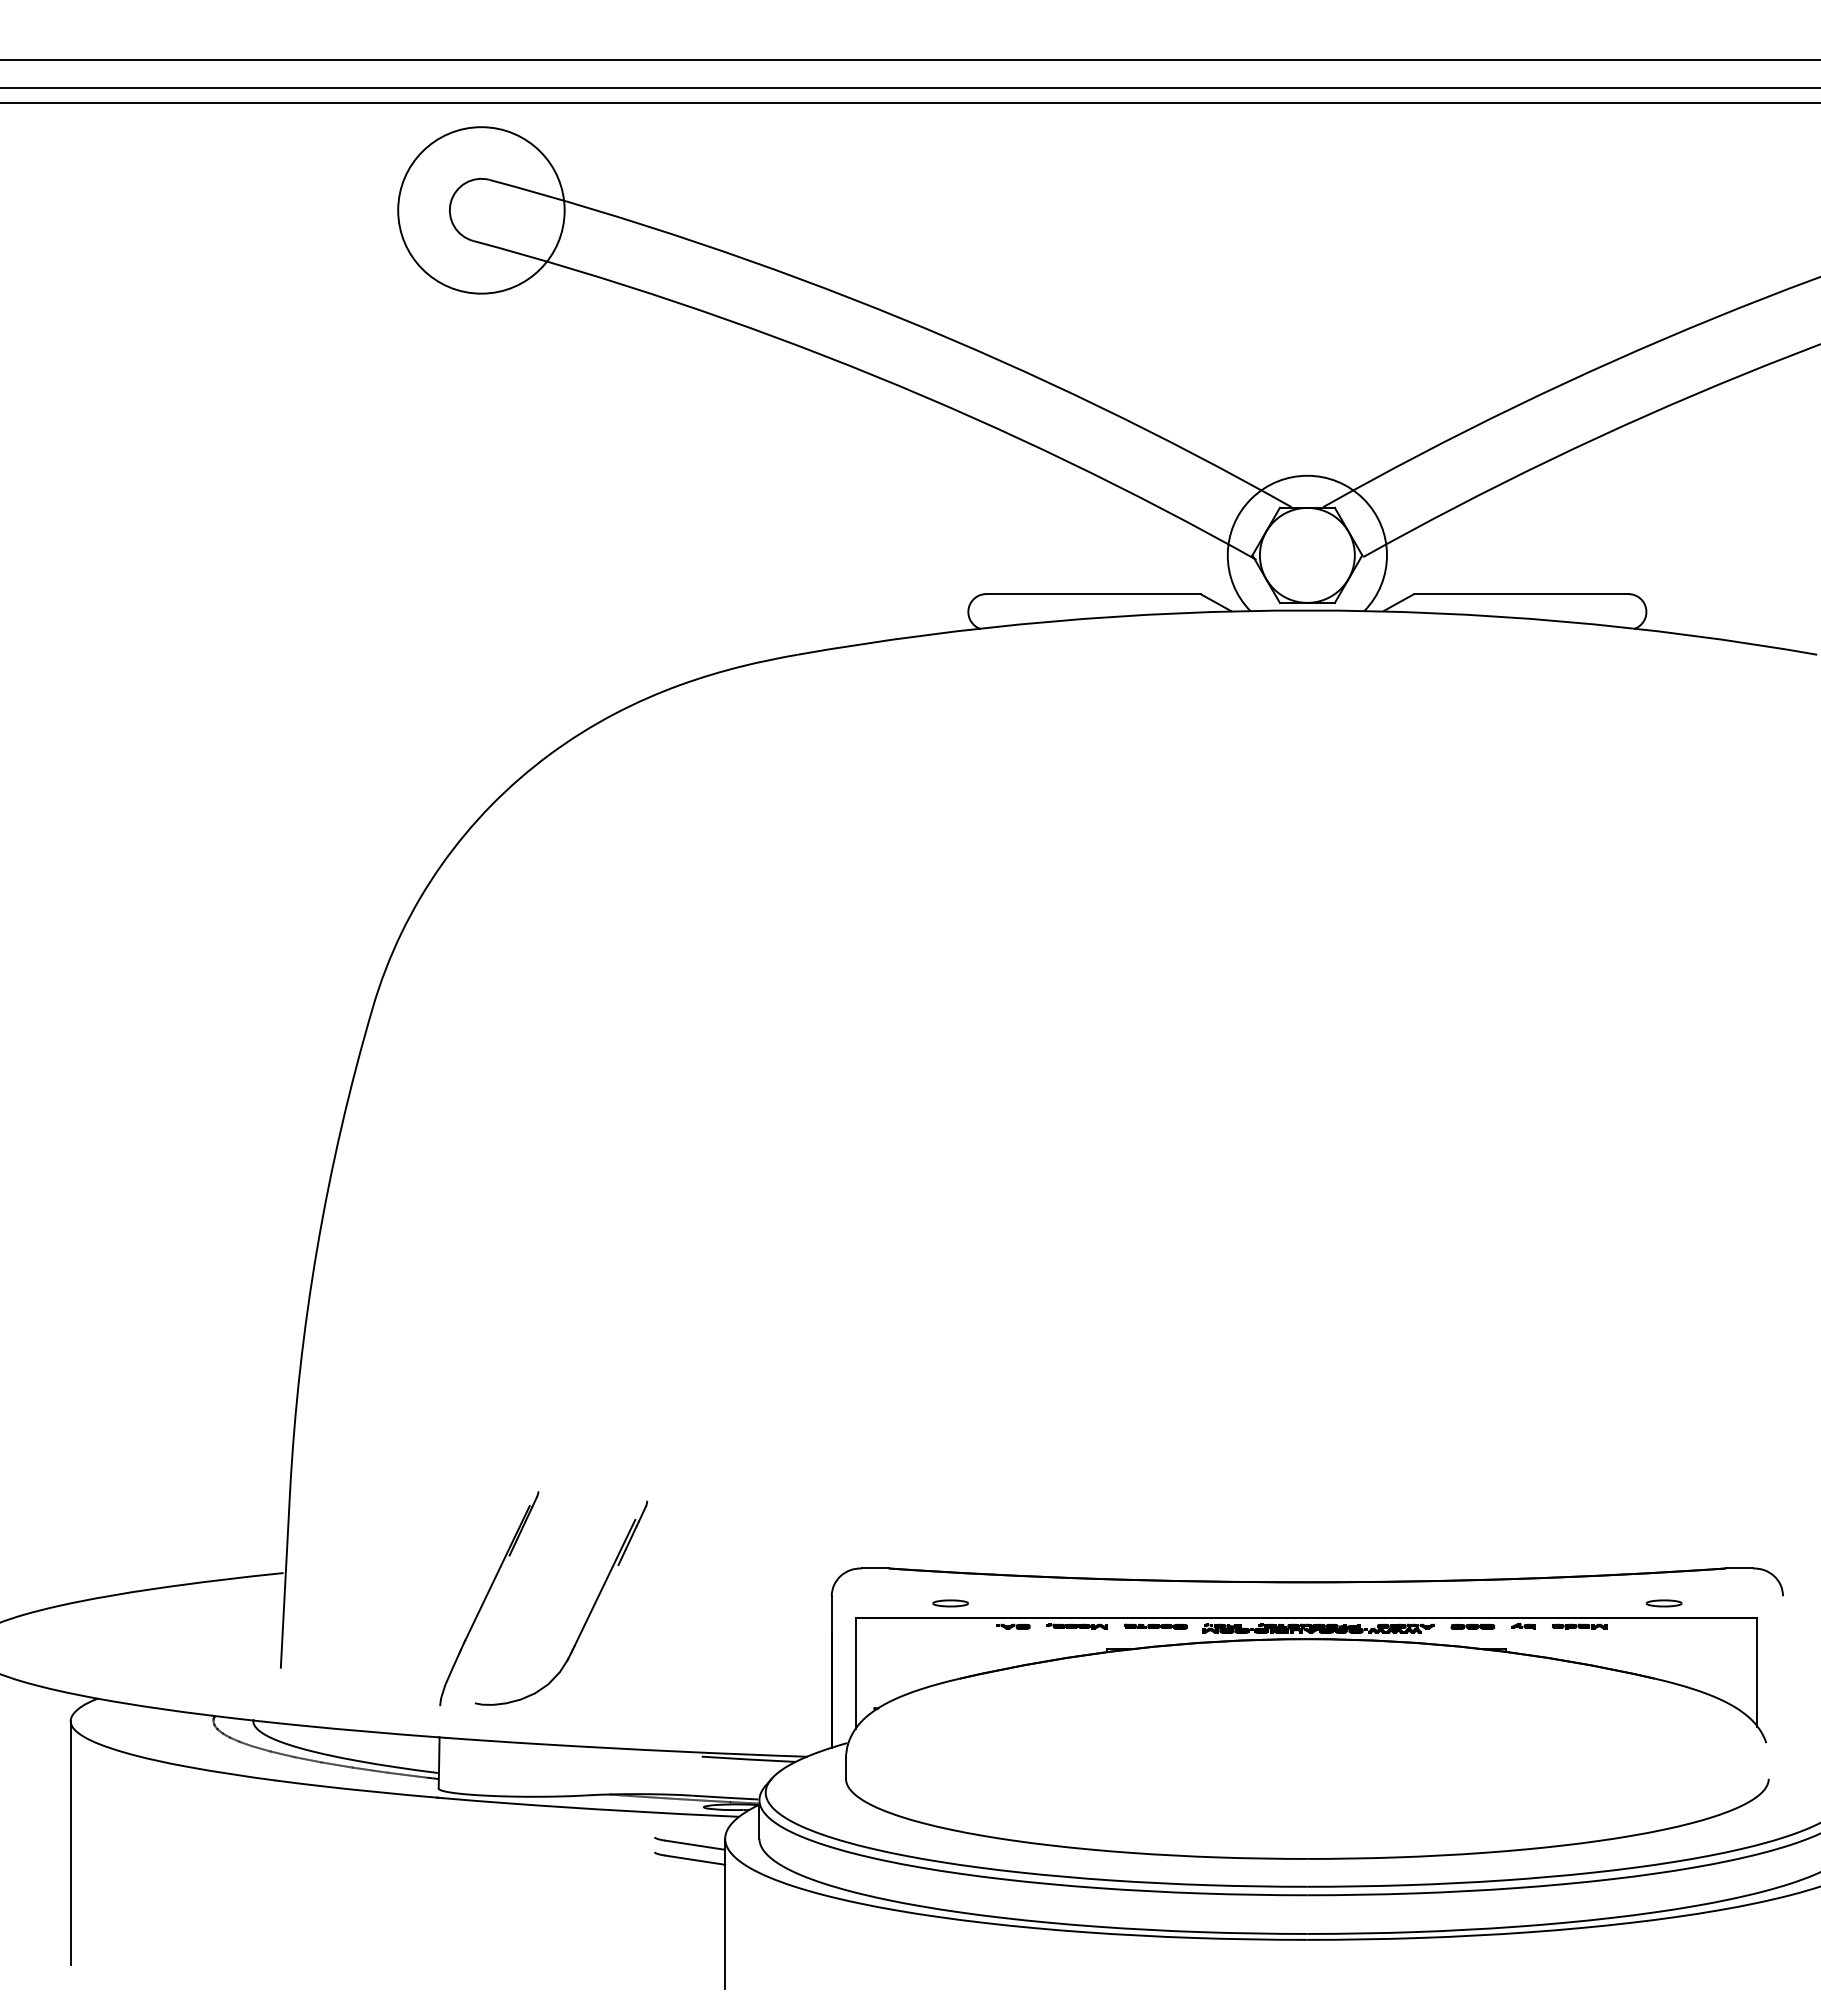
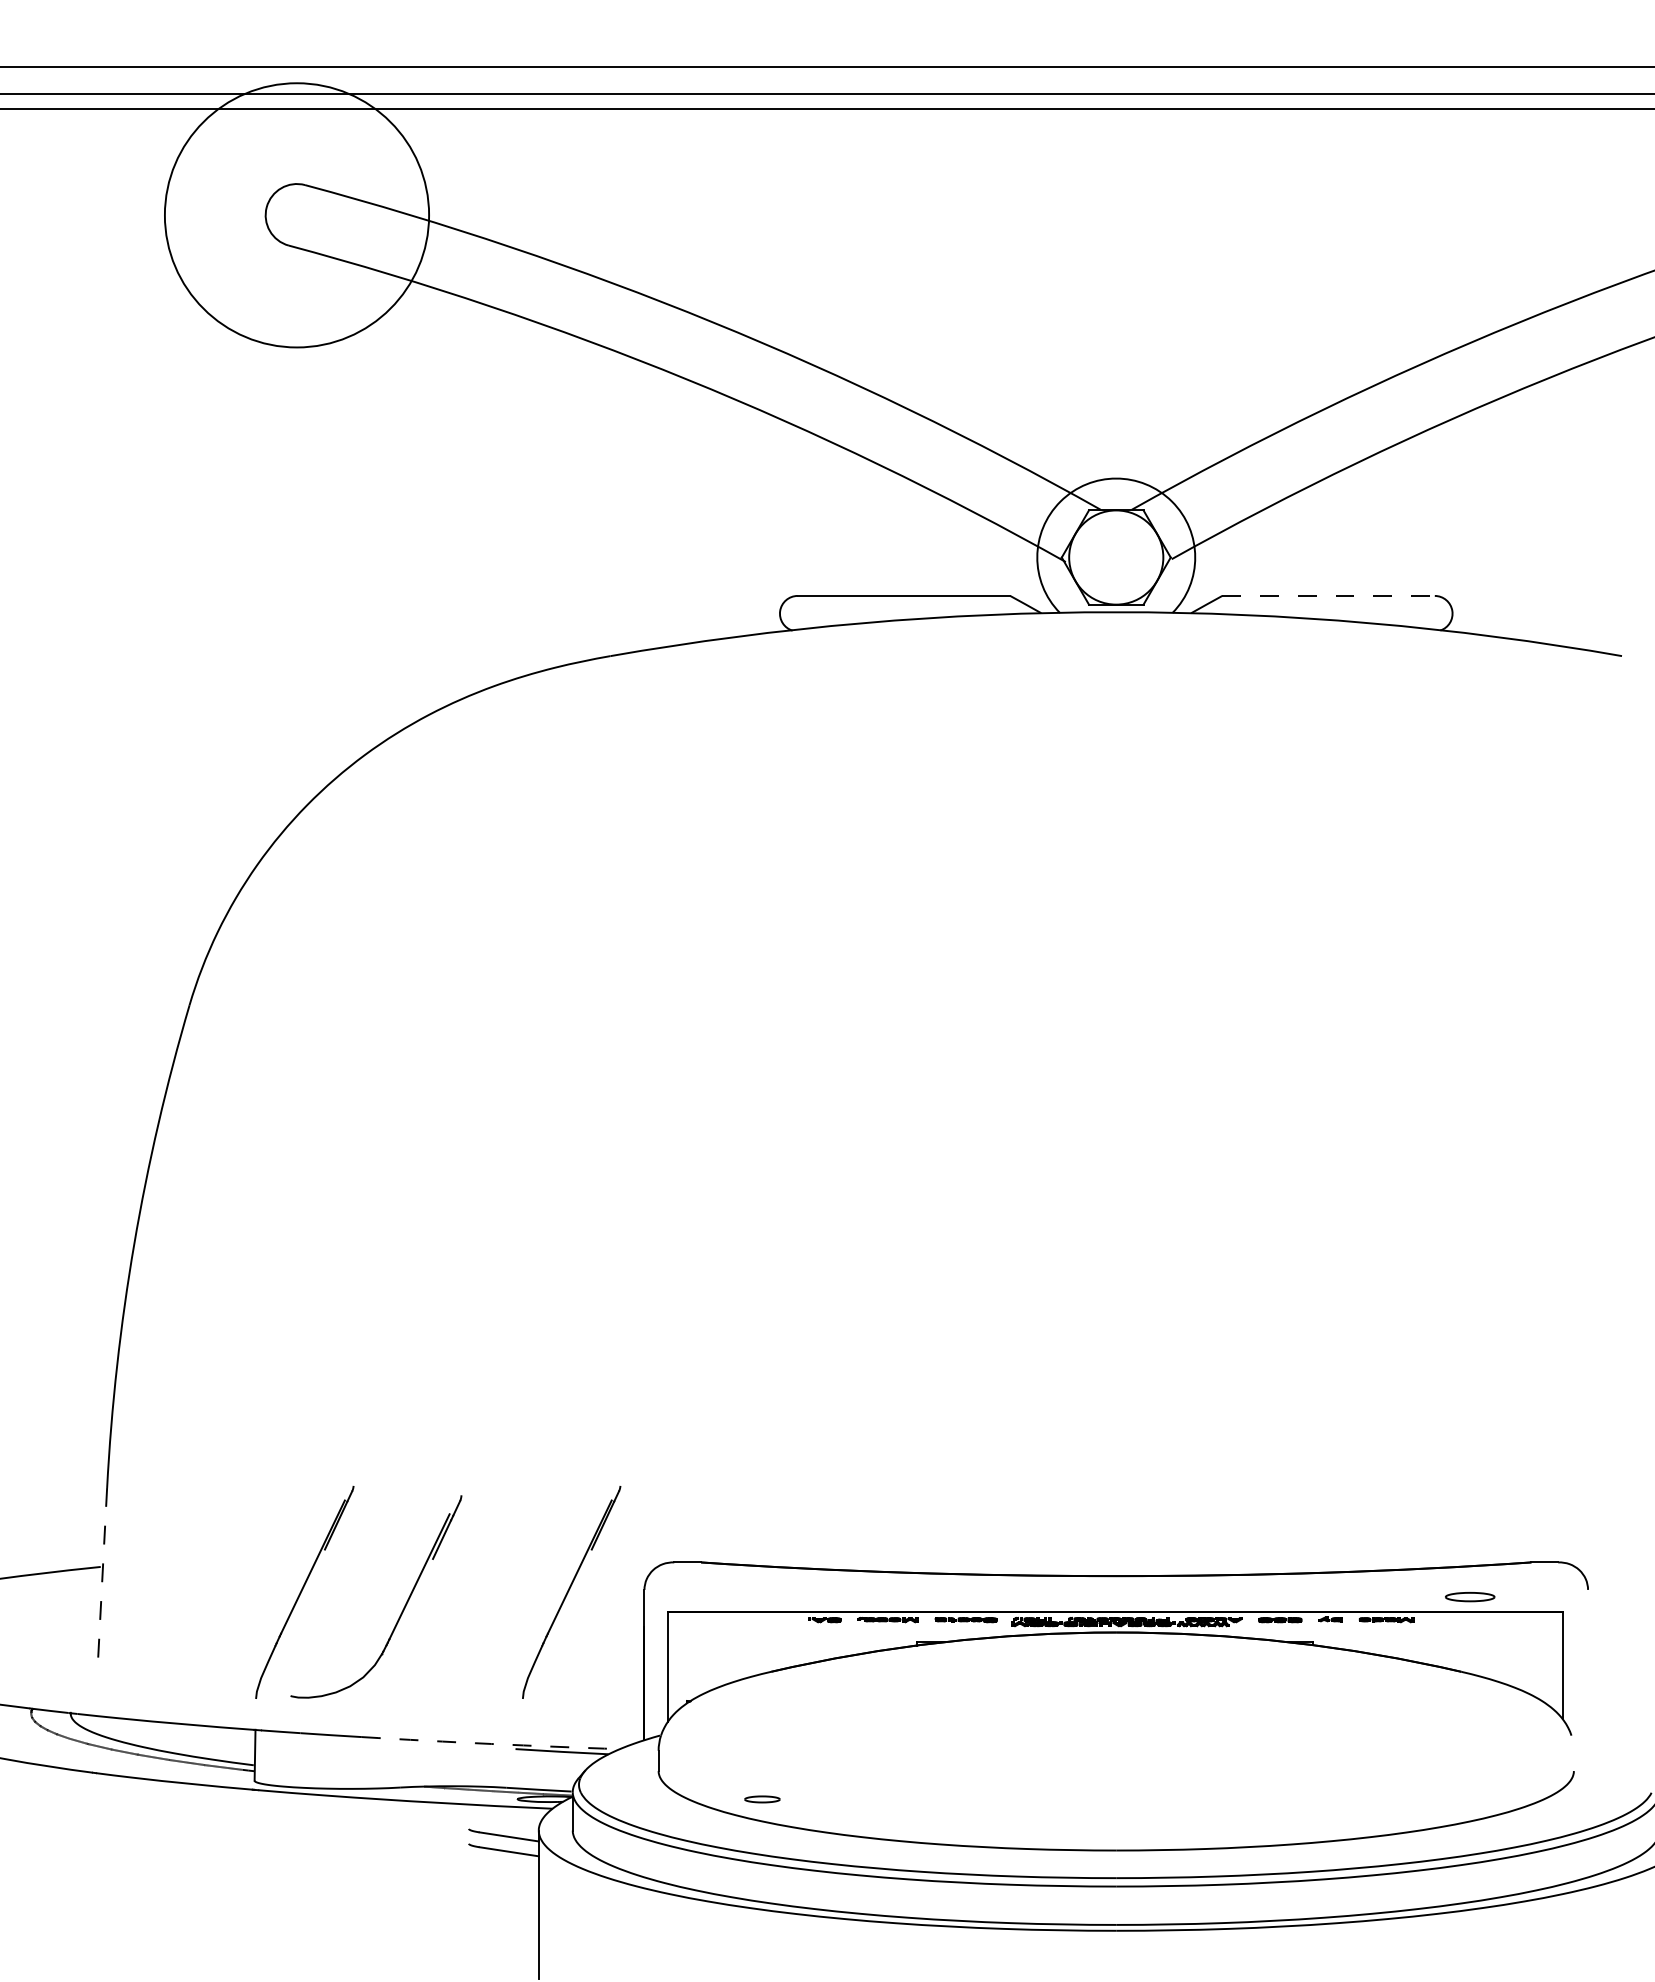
circle: (481, 210) -> (297, 215), size x1.6
line: (1521, 594) -> (1328, 596), solid -> dashed
line: (285, 1581) -> (102, 1575), solid -> dashed
part: (758, 1598) -> (571, 1592), added
part: (950, 1603) -> (762, 1799), moved
part: (1663, 1603) -> (1469, 1597), size x1.4
arc: (677, 1751) -> (491, 1743), solid -> dashed

